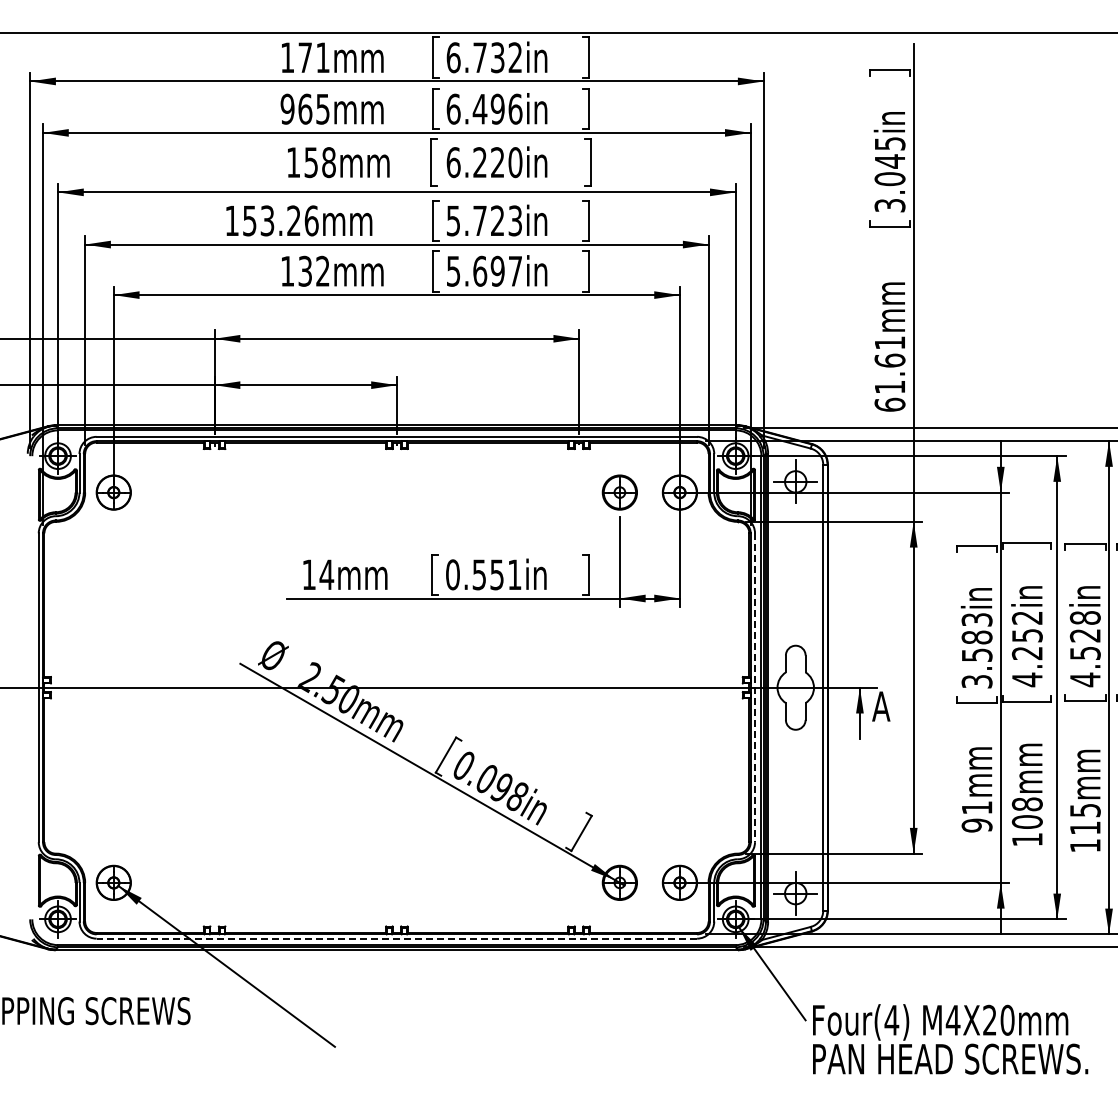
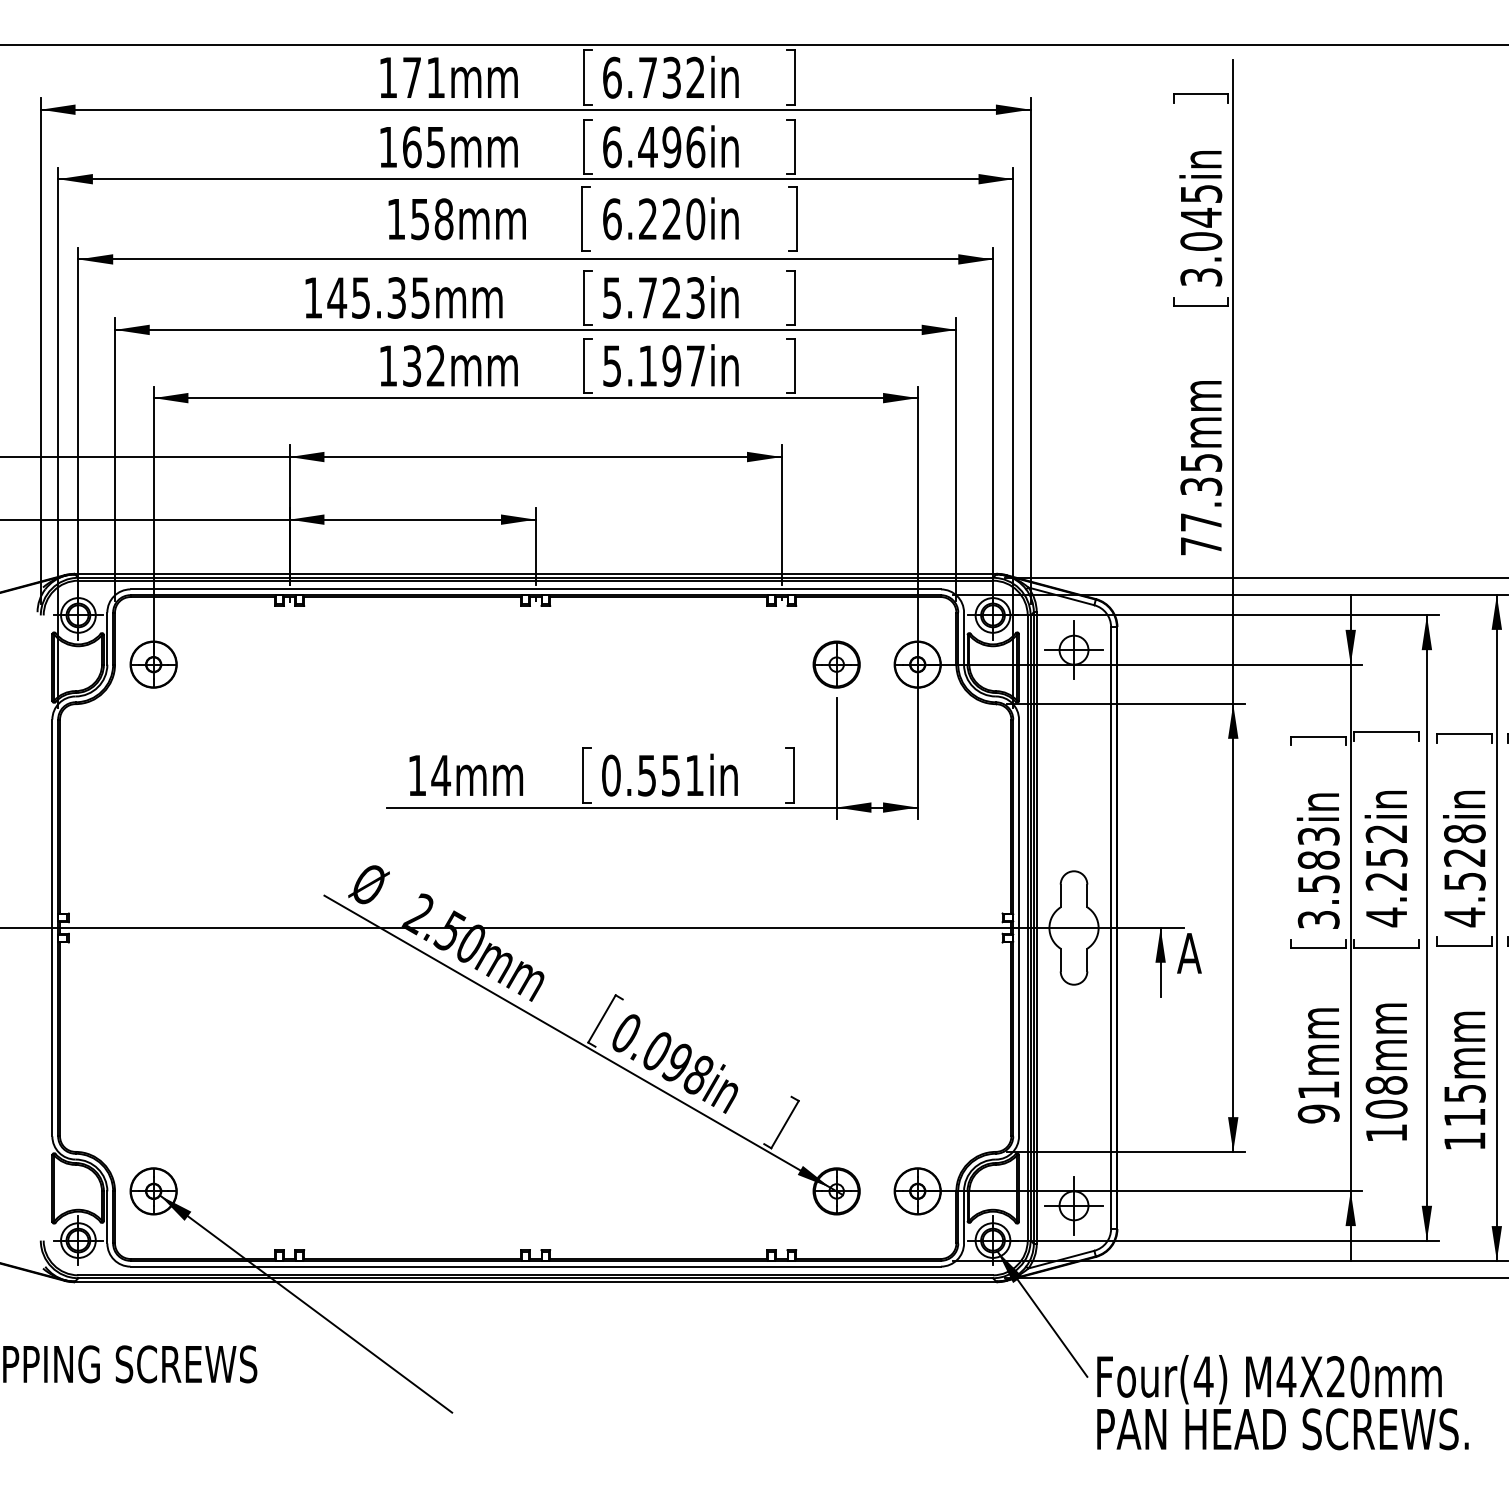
text: (287, 108) -> (388, 146), 965mm -> 165mm
text: (280, 220) -> (378, 297), 153.26mm -> 145.35mm
text: (480, 270) -> (648, 364), 5.697in -> 5.197in
text: (889, 373) -> (1200, 503), 61.61mm -> 77.35mm
line: (755, 688) -> (1019, 929), dashed -> solid
line: (396, 938) -> (535, 1266), dashed -> solid

